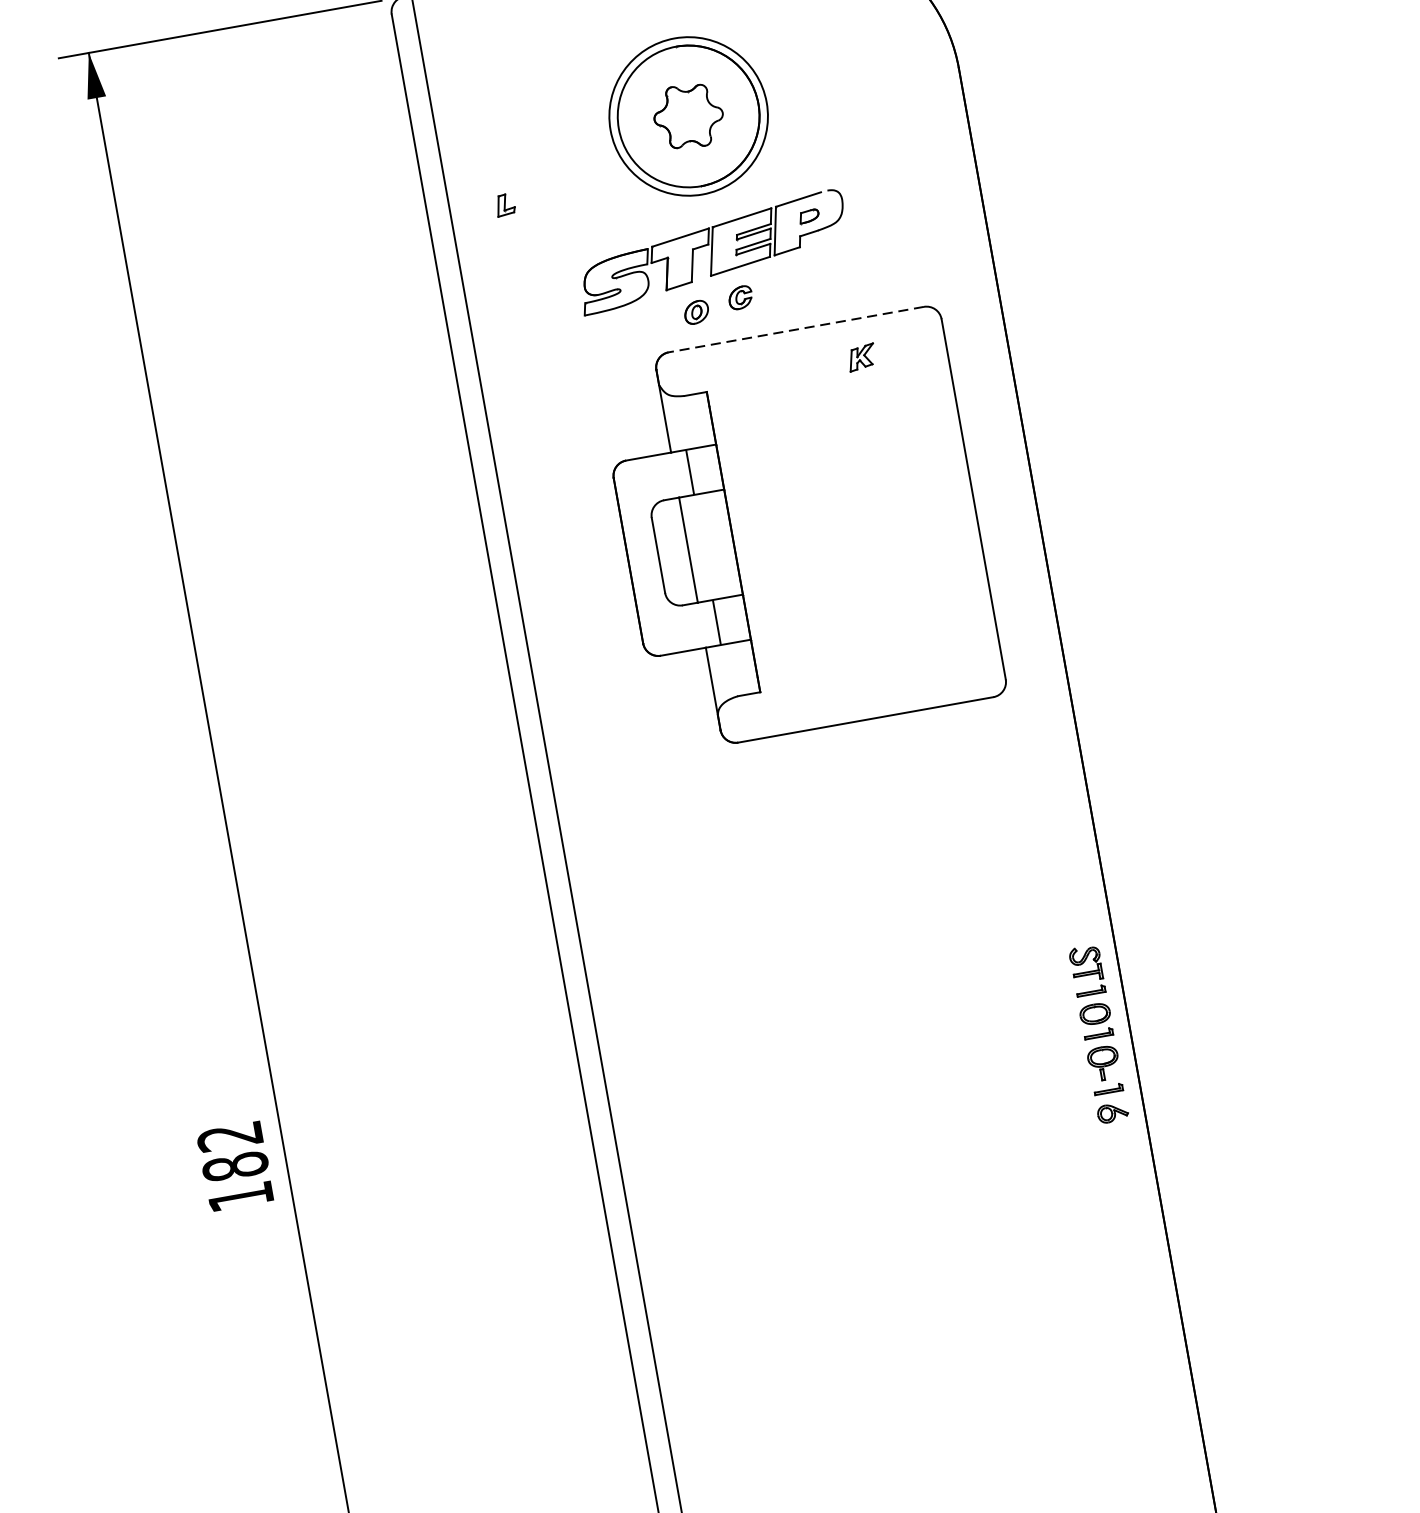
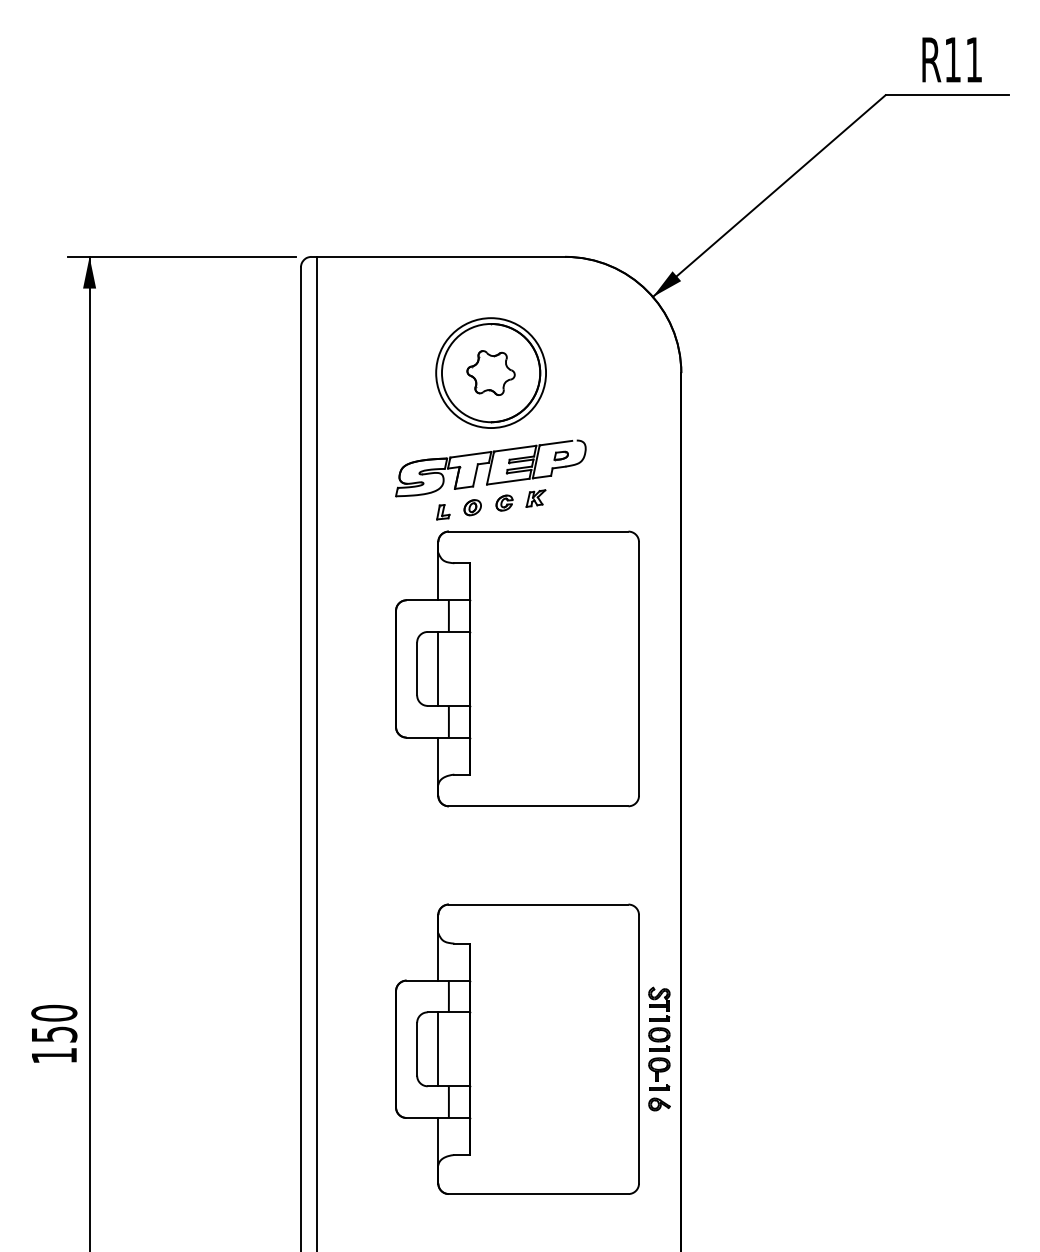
part: (505, 205) -> (443, 512), moved
line: (796, 329) -> (538, 531), dashed -> solid
part: (861, 357) -> (535, 498), moved
part: (897, 1069) -> (517, 1048), added
text: (232, 1151) -> (54, 1023), 182 -> 150

